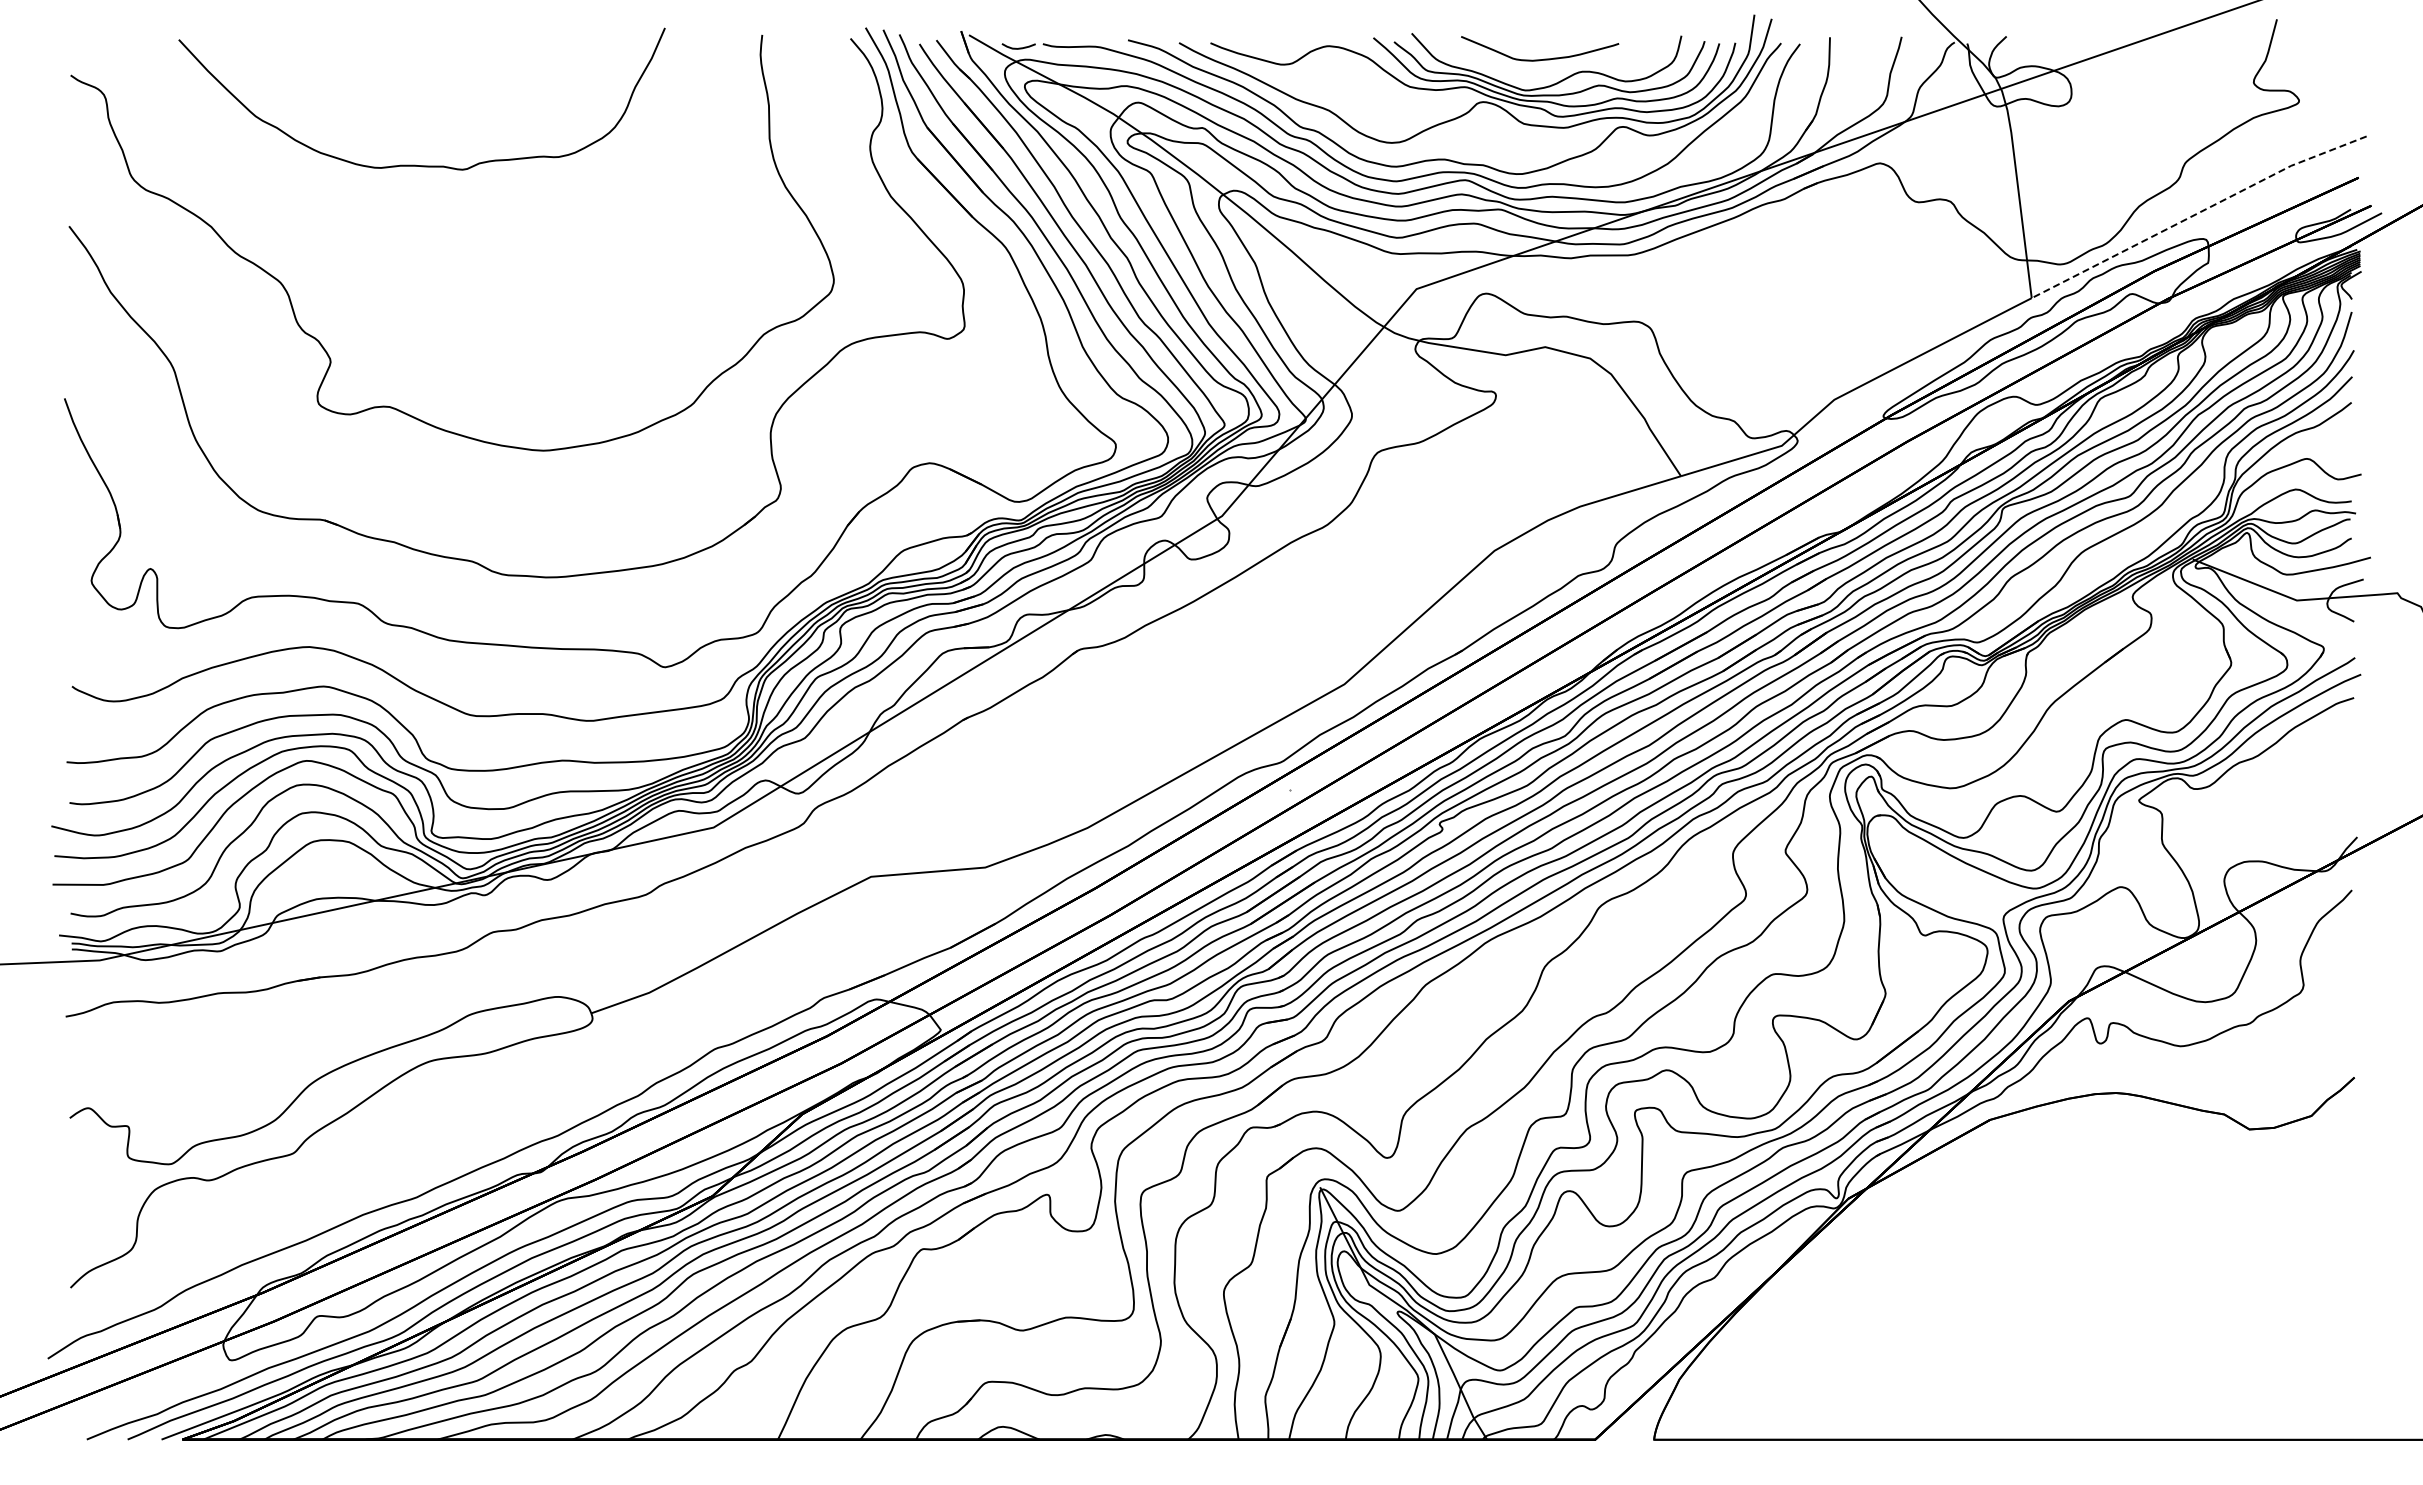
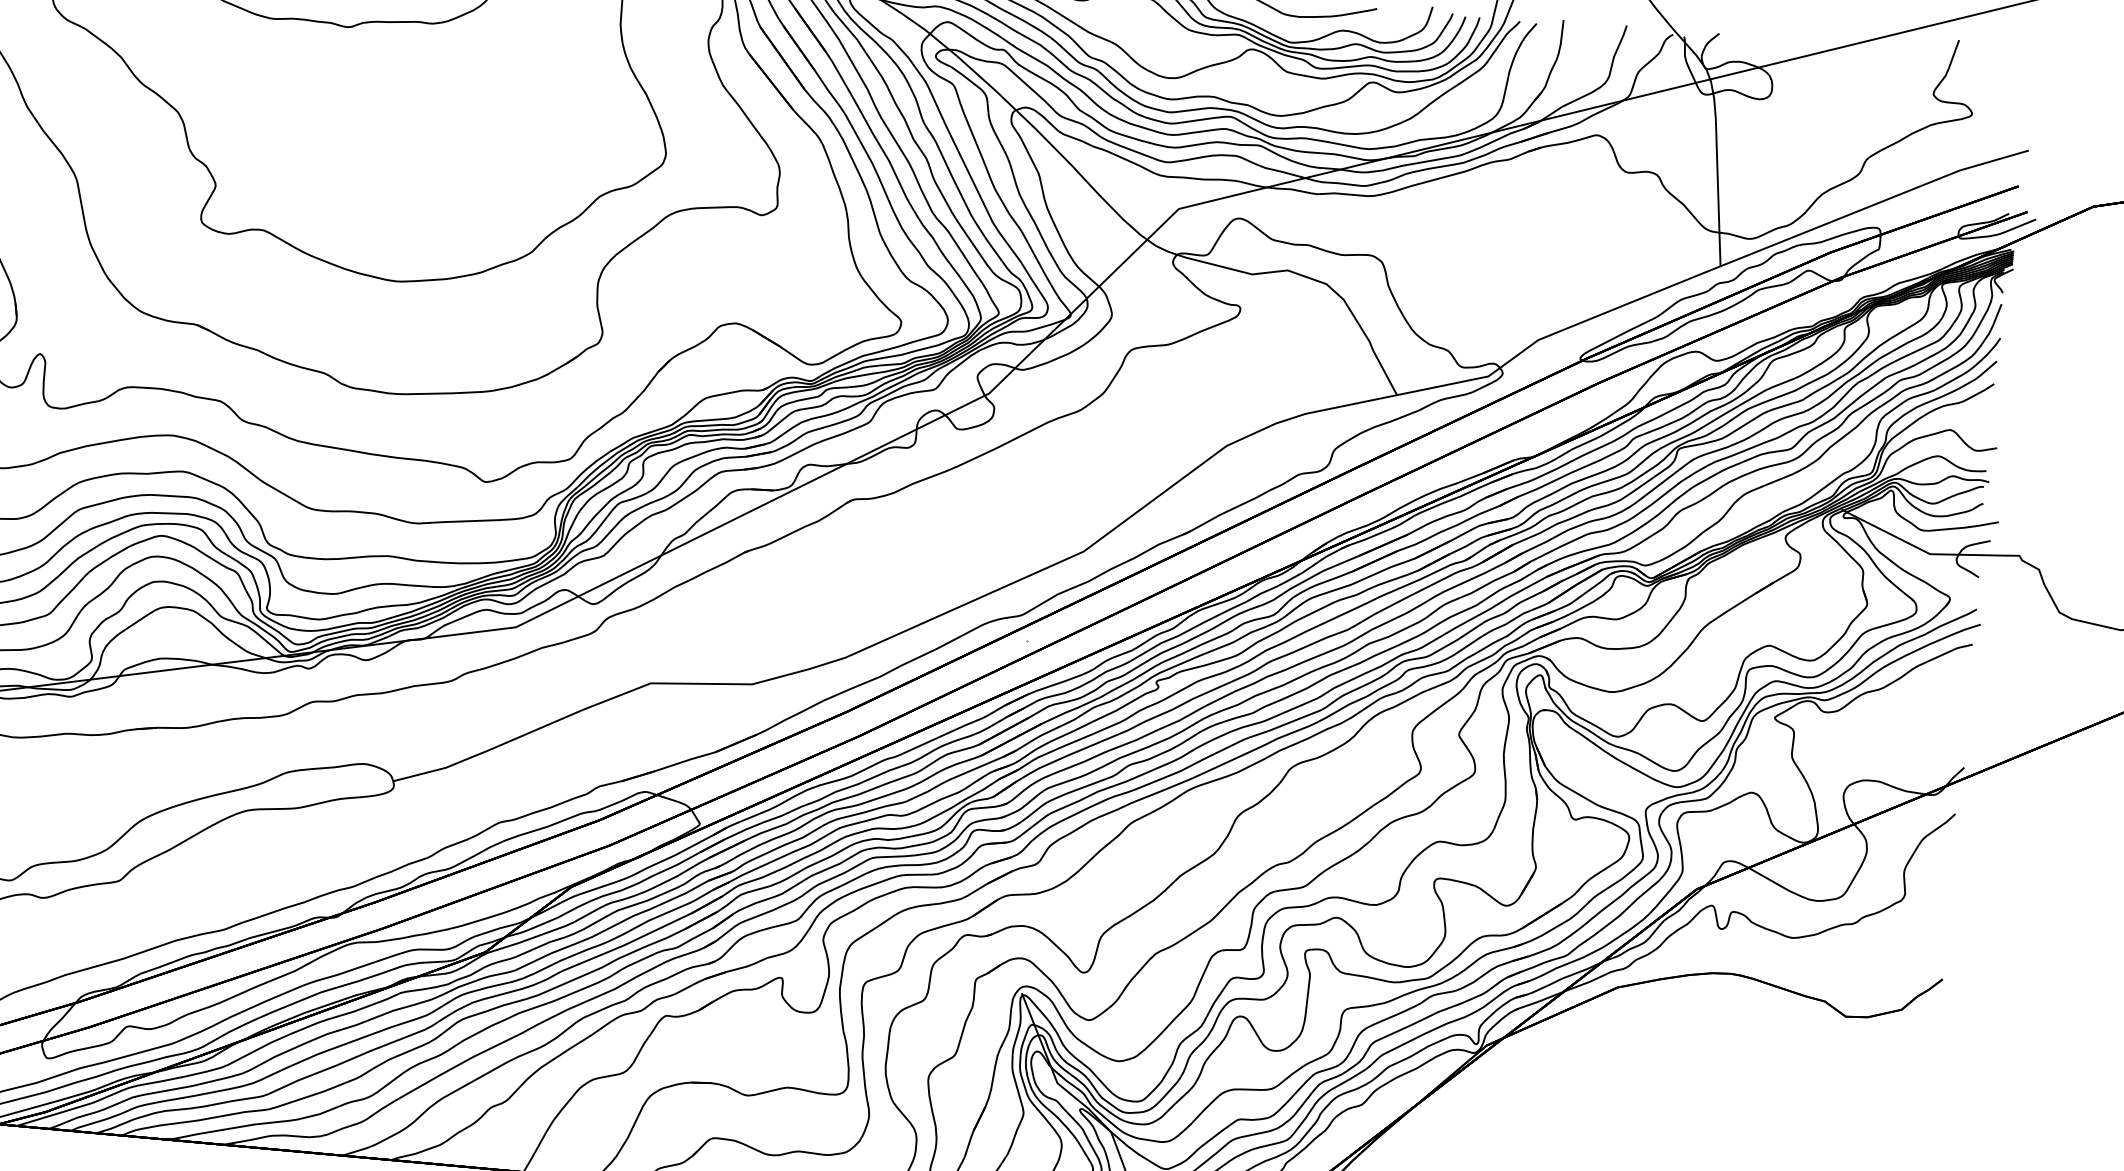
line: (2197, 213) -> (1873, 204), dashed -> solid

